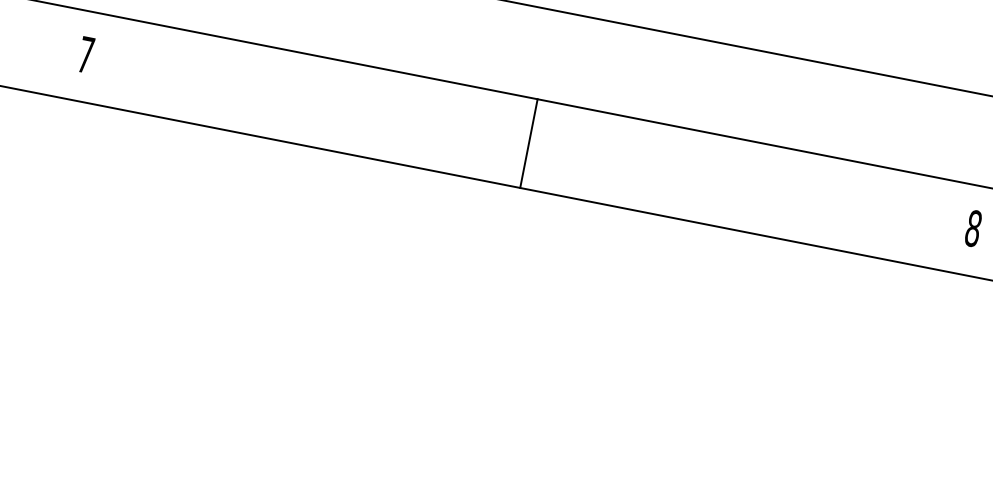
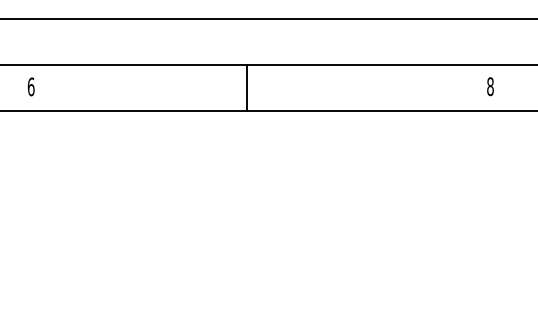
text: (84, 53) -> (30, 86), 7 -> 6
line: (528, 143) -> (246, 87), moved

